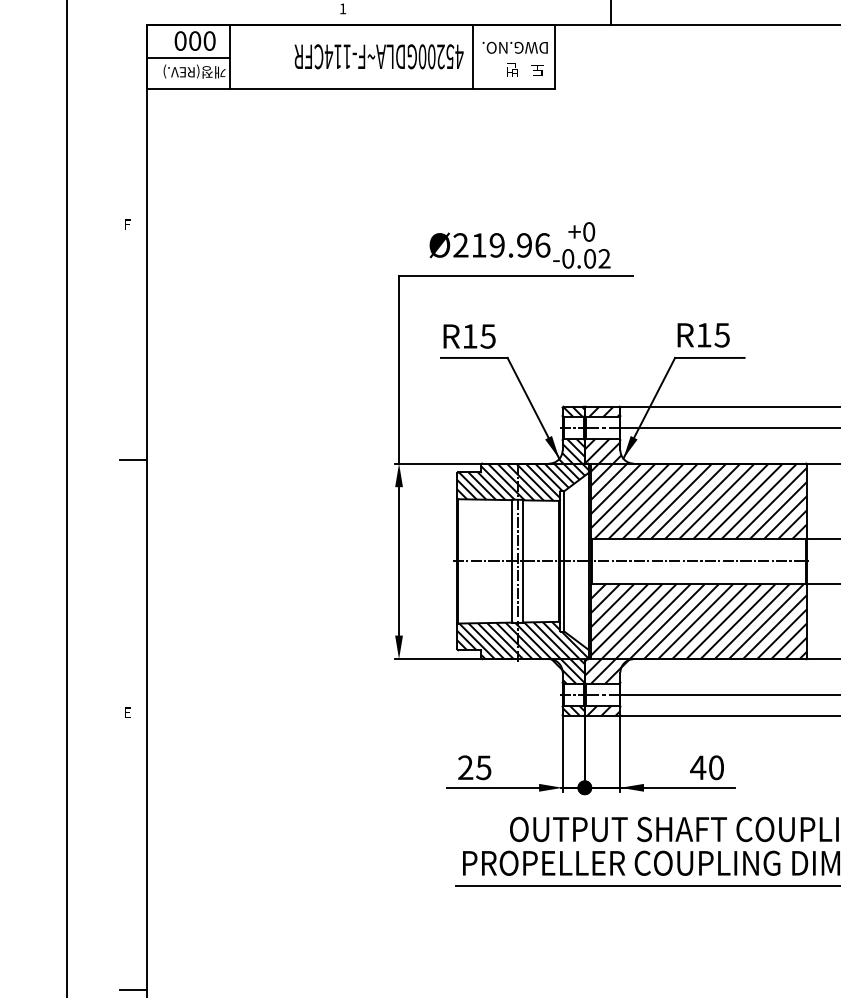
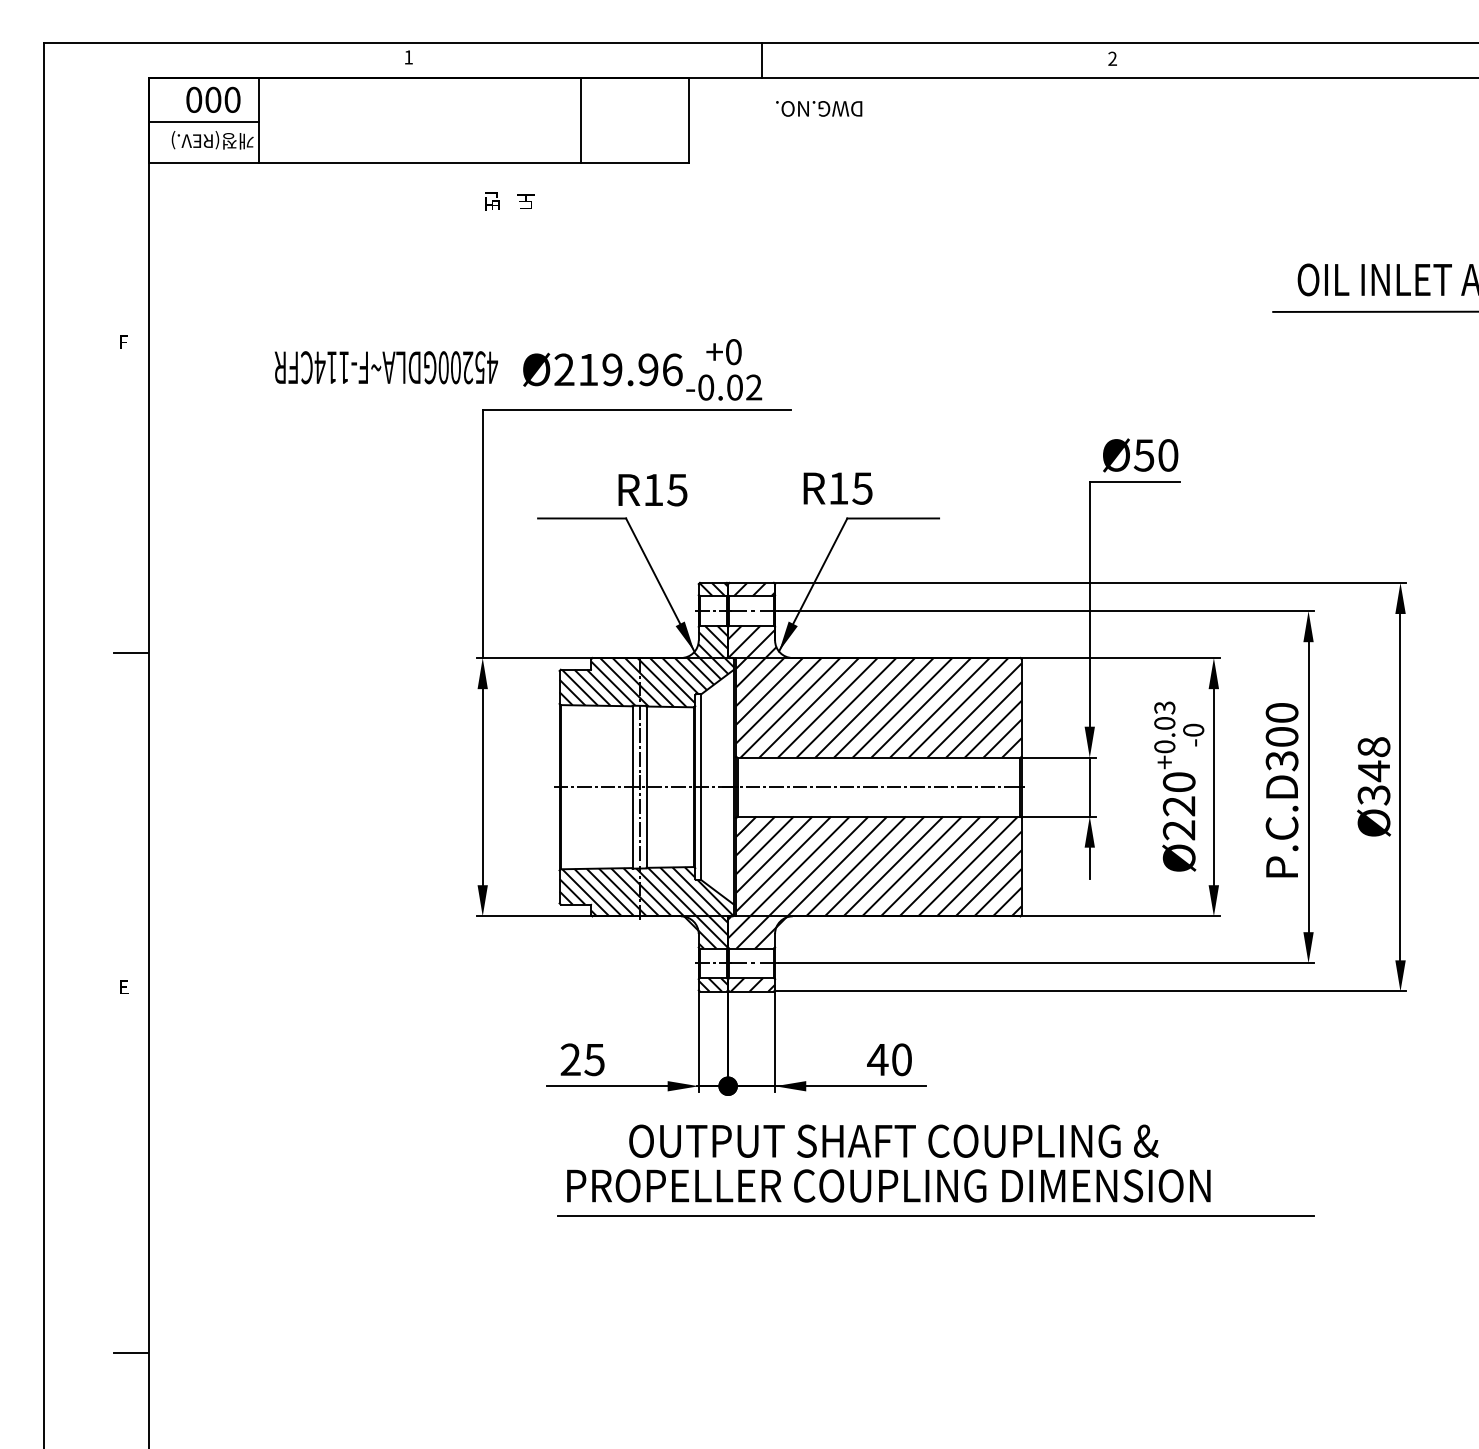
text: (515, 47) -> (819, 108), moved
text: (379, 56) -> (386, 367), moved
text: (525, 70) -> (509, 201), moved
text: (703, 335) -> (837, 488), moved
text: (469, 336) -> (652, 490), moved

